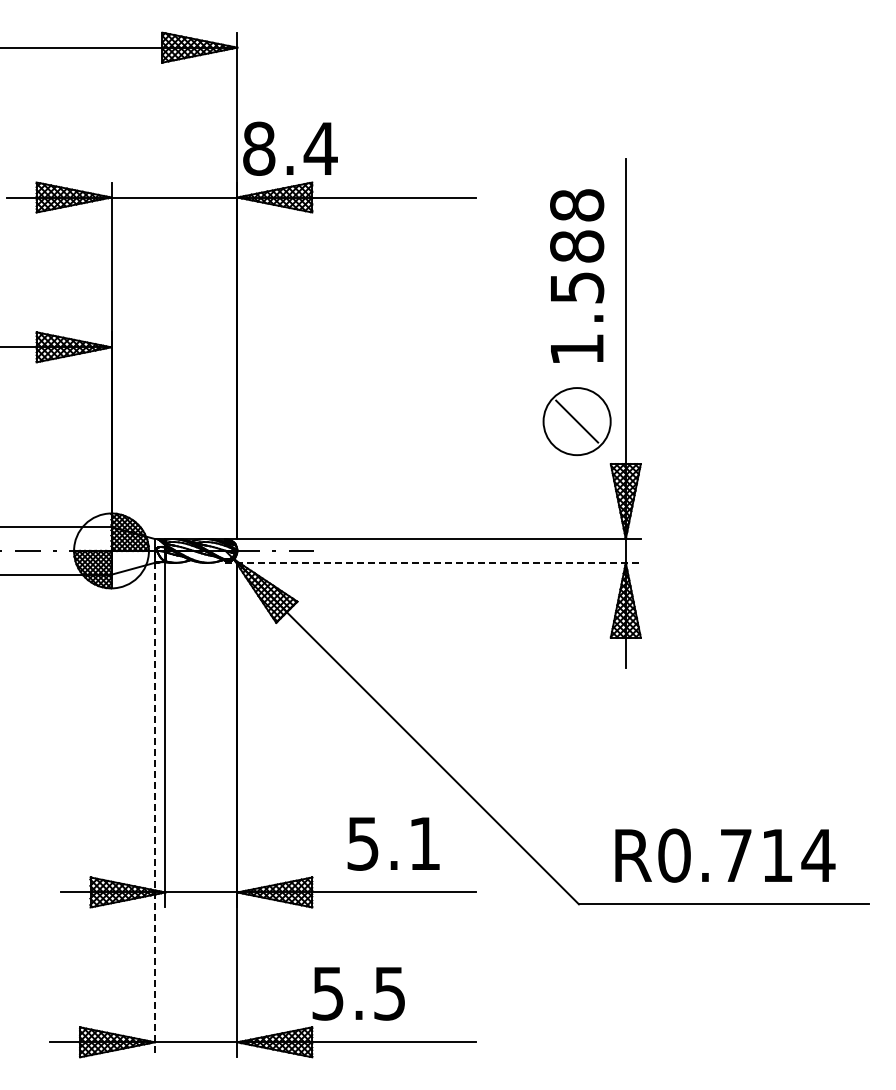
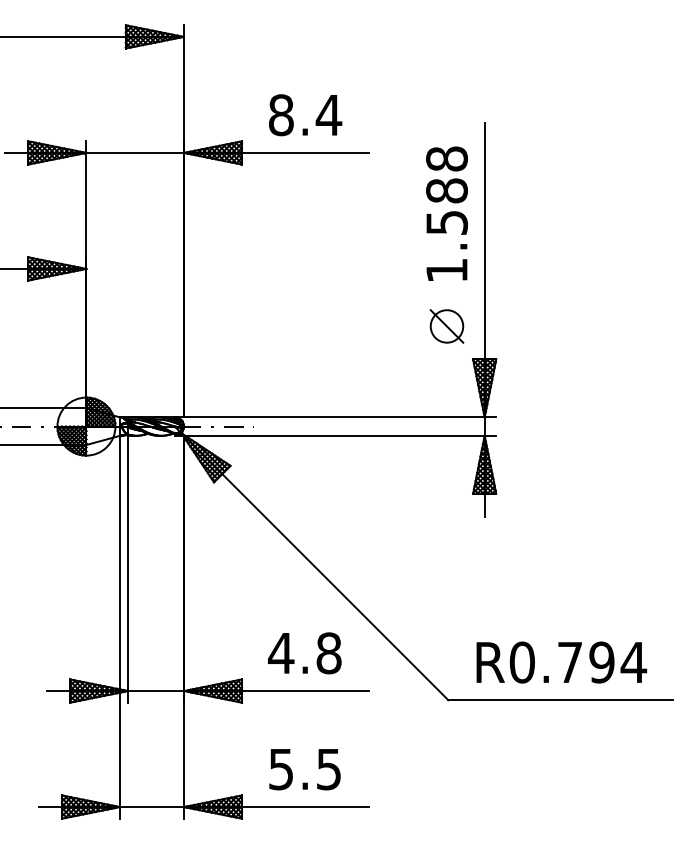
text: (290, 148) -> (305, 114), moved
circle: (577, 421) -> (447, 326), size x0.62
line: (433, 562) -> (335, 435), dashed -> solid
line: (154, 804) -> (119, 622), dashed -> solid
text: (393, 843) -> (304, 653), 5.1 -> 4.8
text: (777, 855) -> (602, 662), R0.714 -> R0.794
text: (358, 993) -> (304, 769), moved

